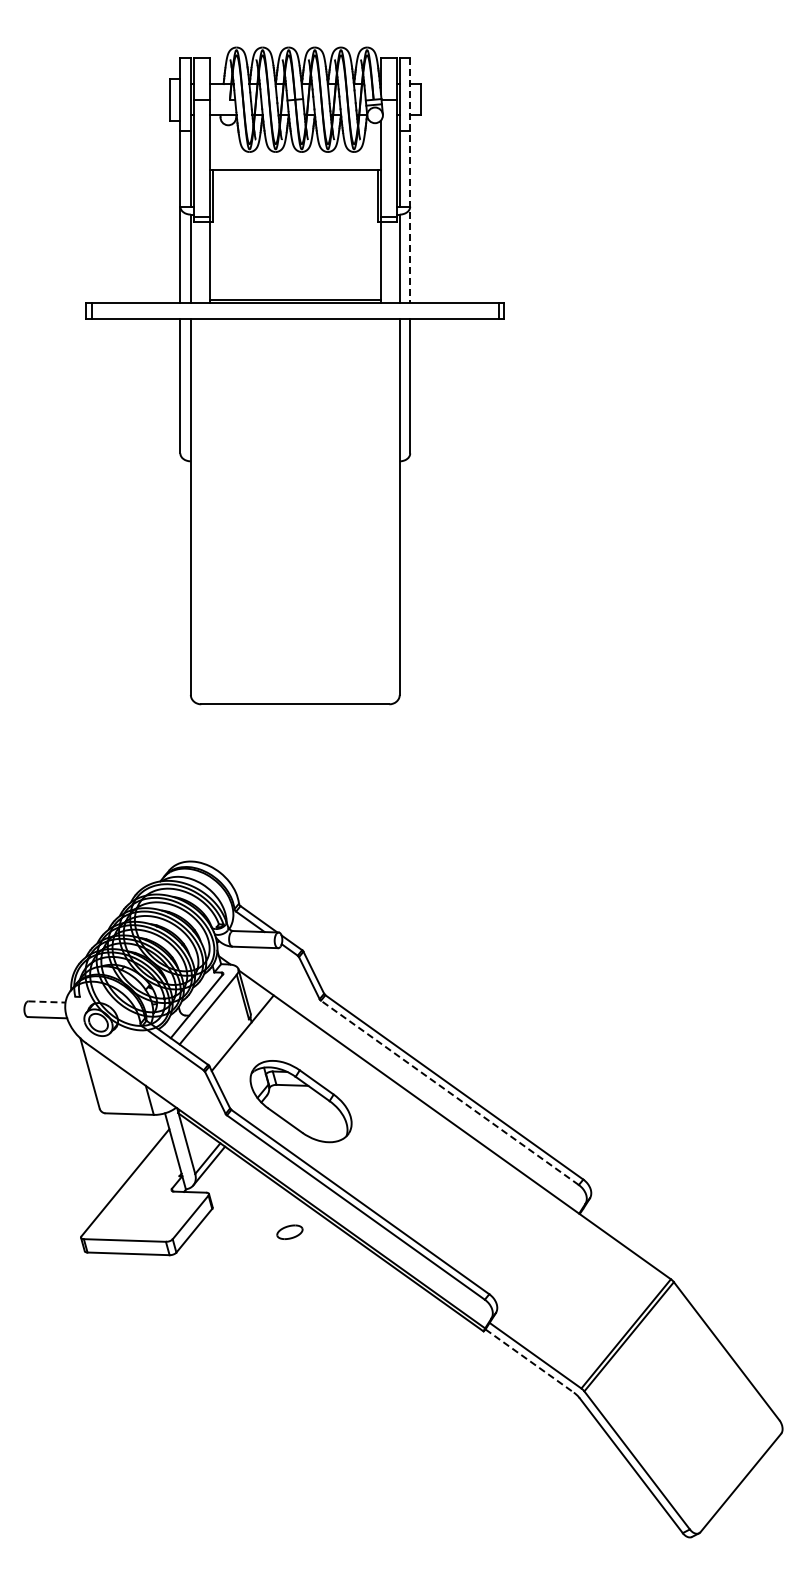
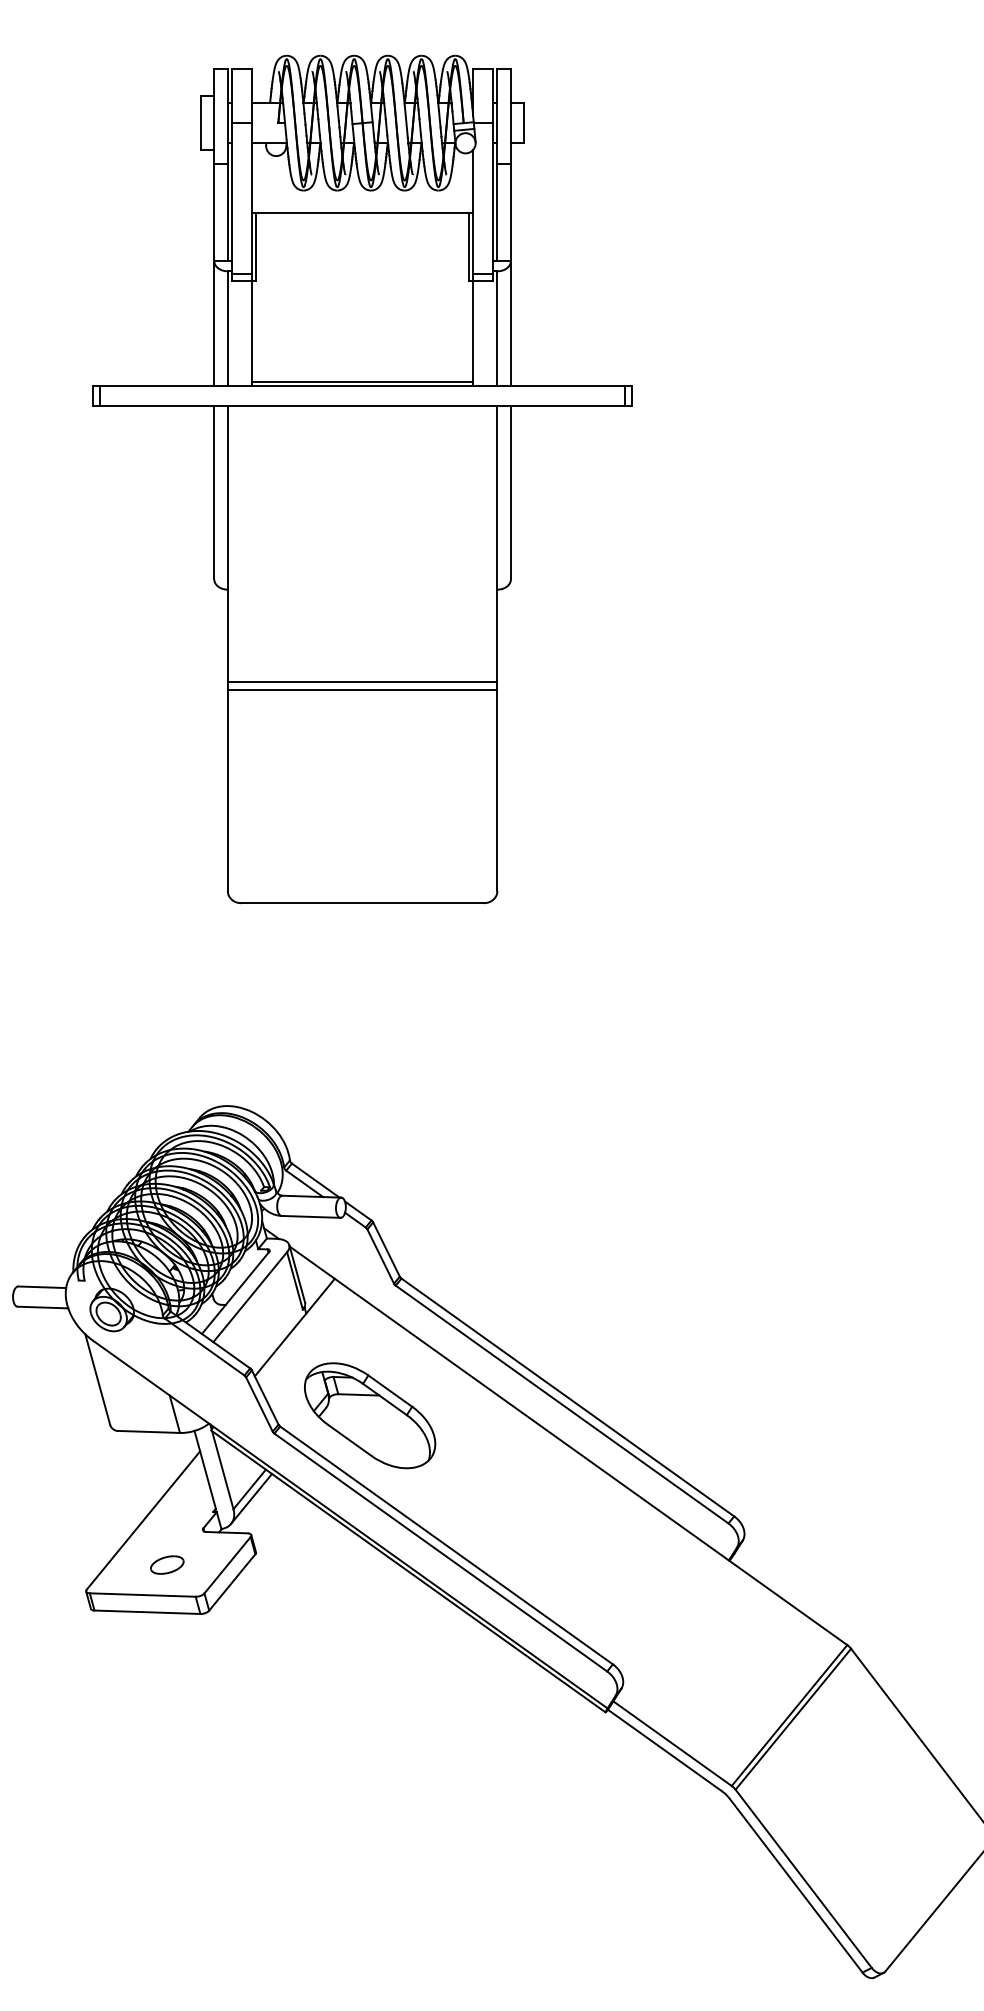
line: (410, 180) -> (511, 227), dashed -> solid
line: (294, 532) -> (361, 681), added
line: (294, 539) -> (361, 690), added
line: (47, 1001) -> (42, 1286), dashed -> solid
line: (449, 1092) -> (561, 1404), dashed -> solid
part: (289, 1231) -> (166, 1564), moved
line: (530, 1361) -> (666, 1751), dashed -> solid

